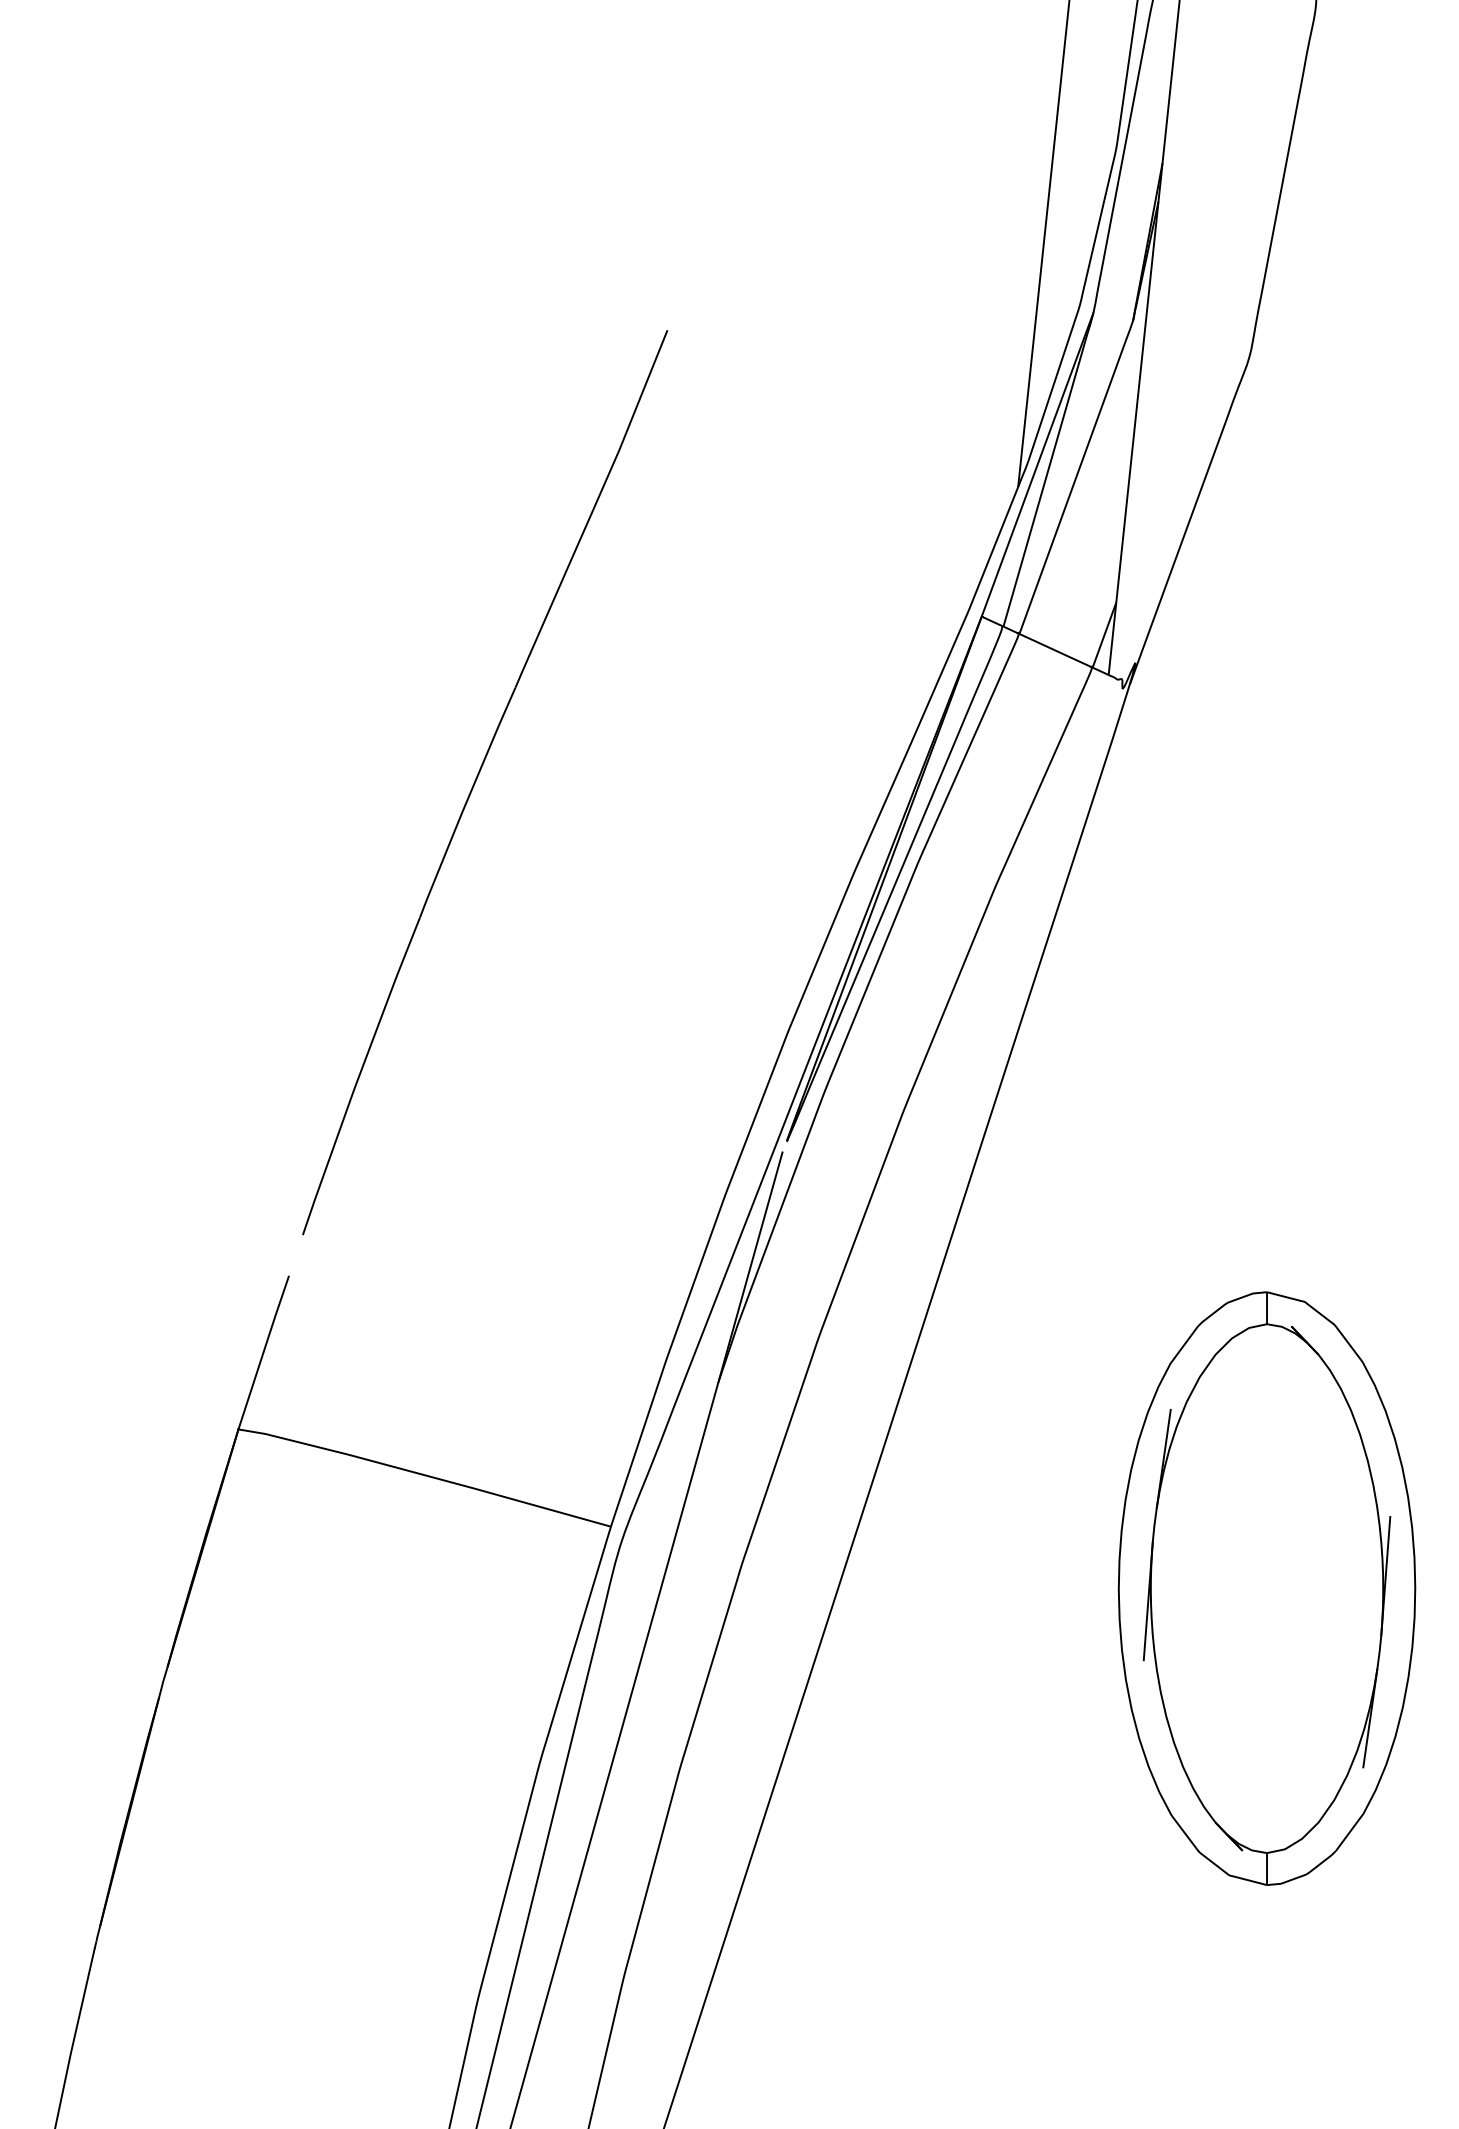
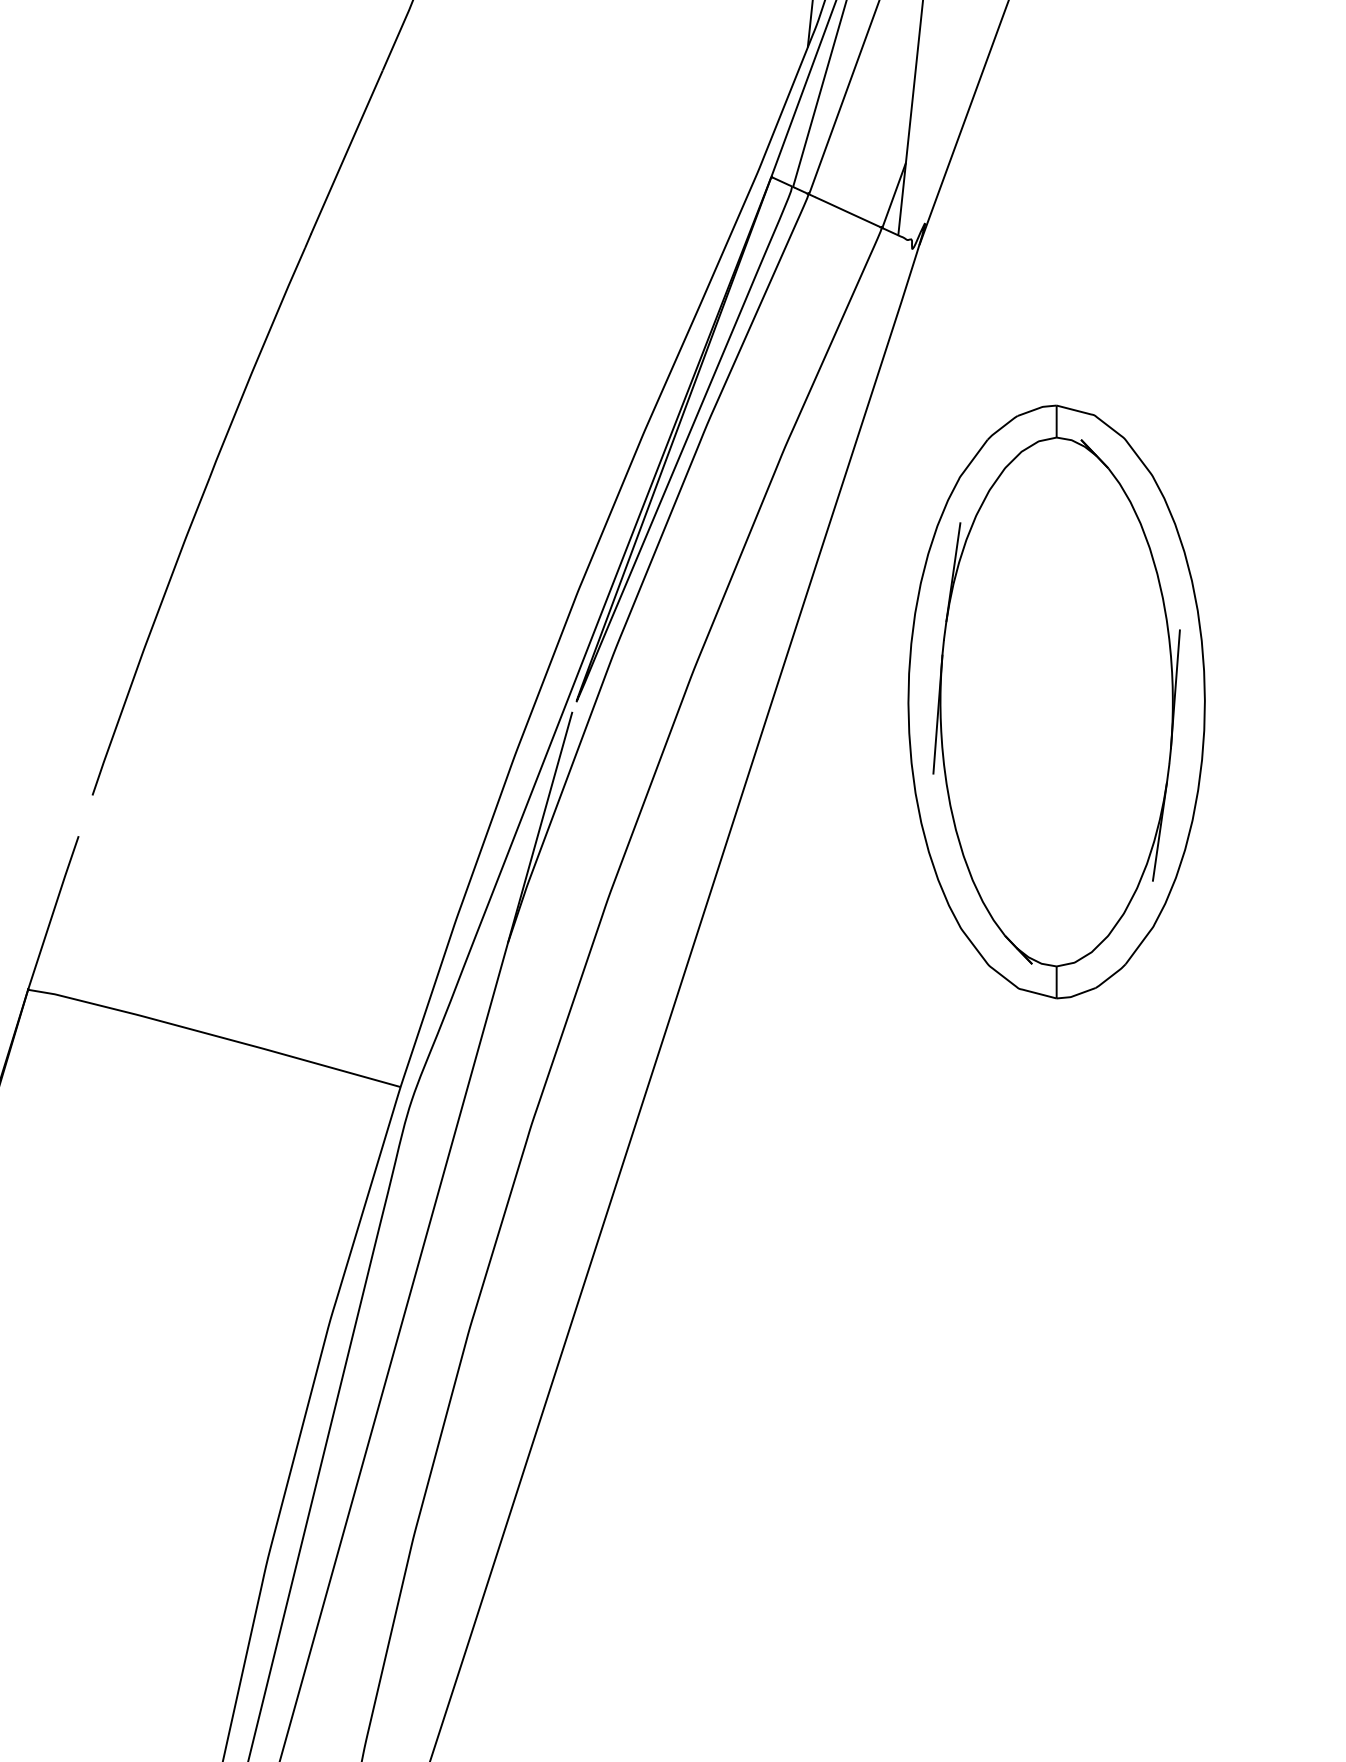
part: (1266, 1588) -> (1056, 701), moved

